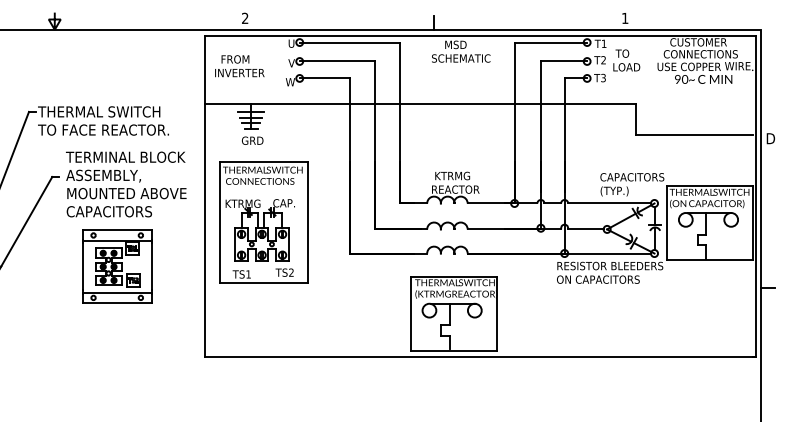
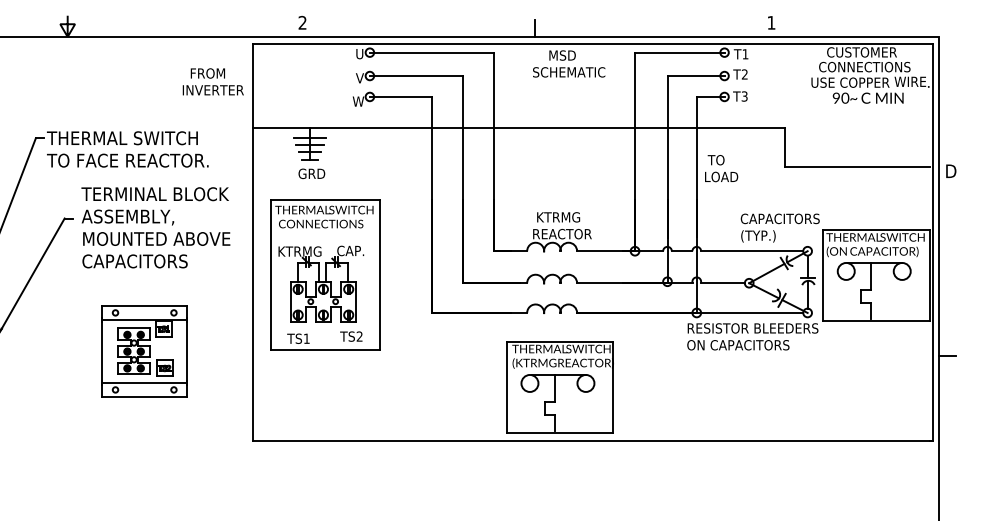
text: (626, 60) -> (721, 168), moved
text: (239, 66) -> (212, 82), moved
part: (117, 266) -> (145, 351), moved

